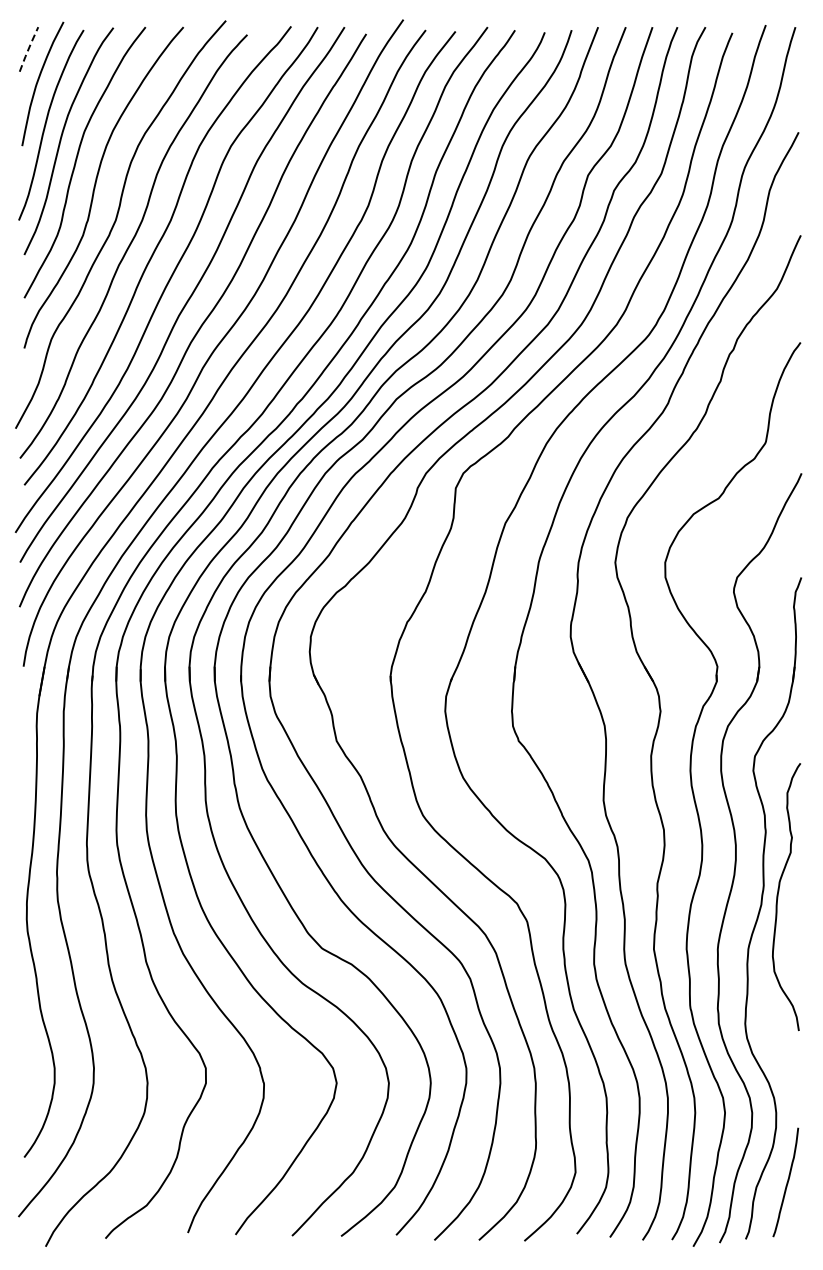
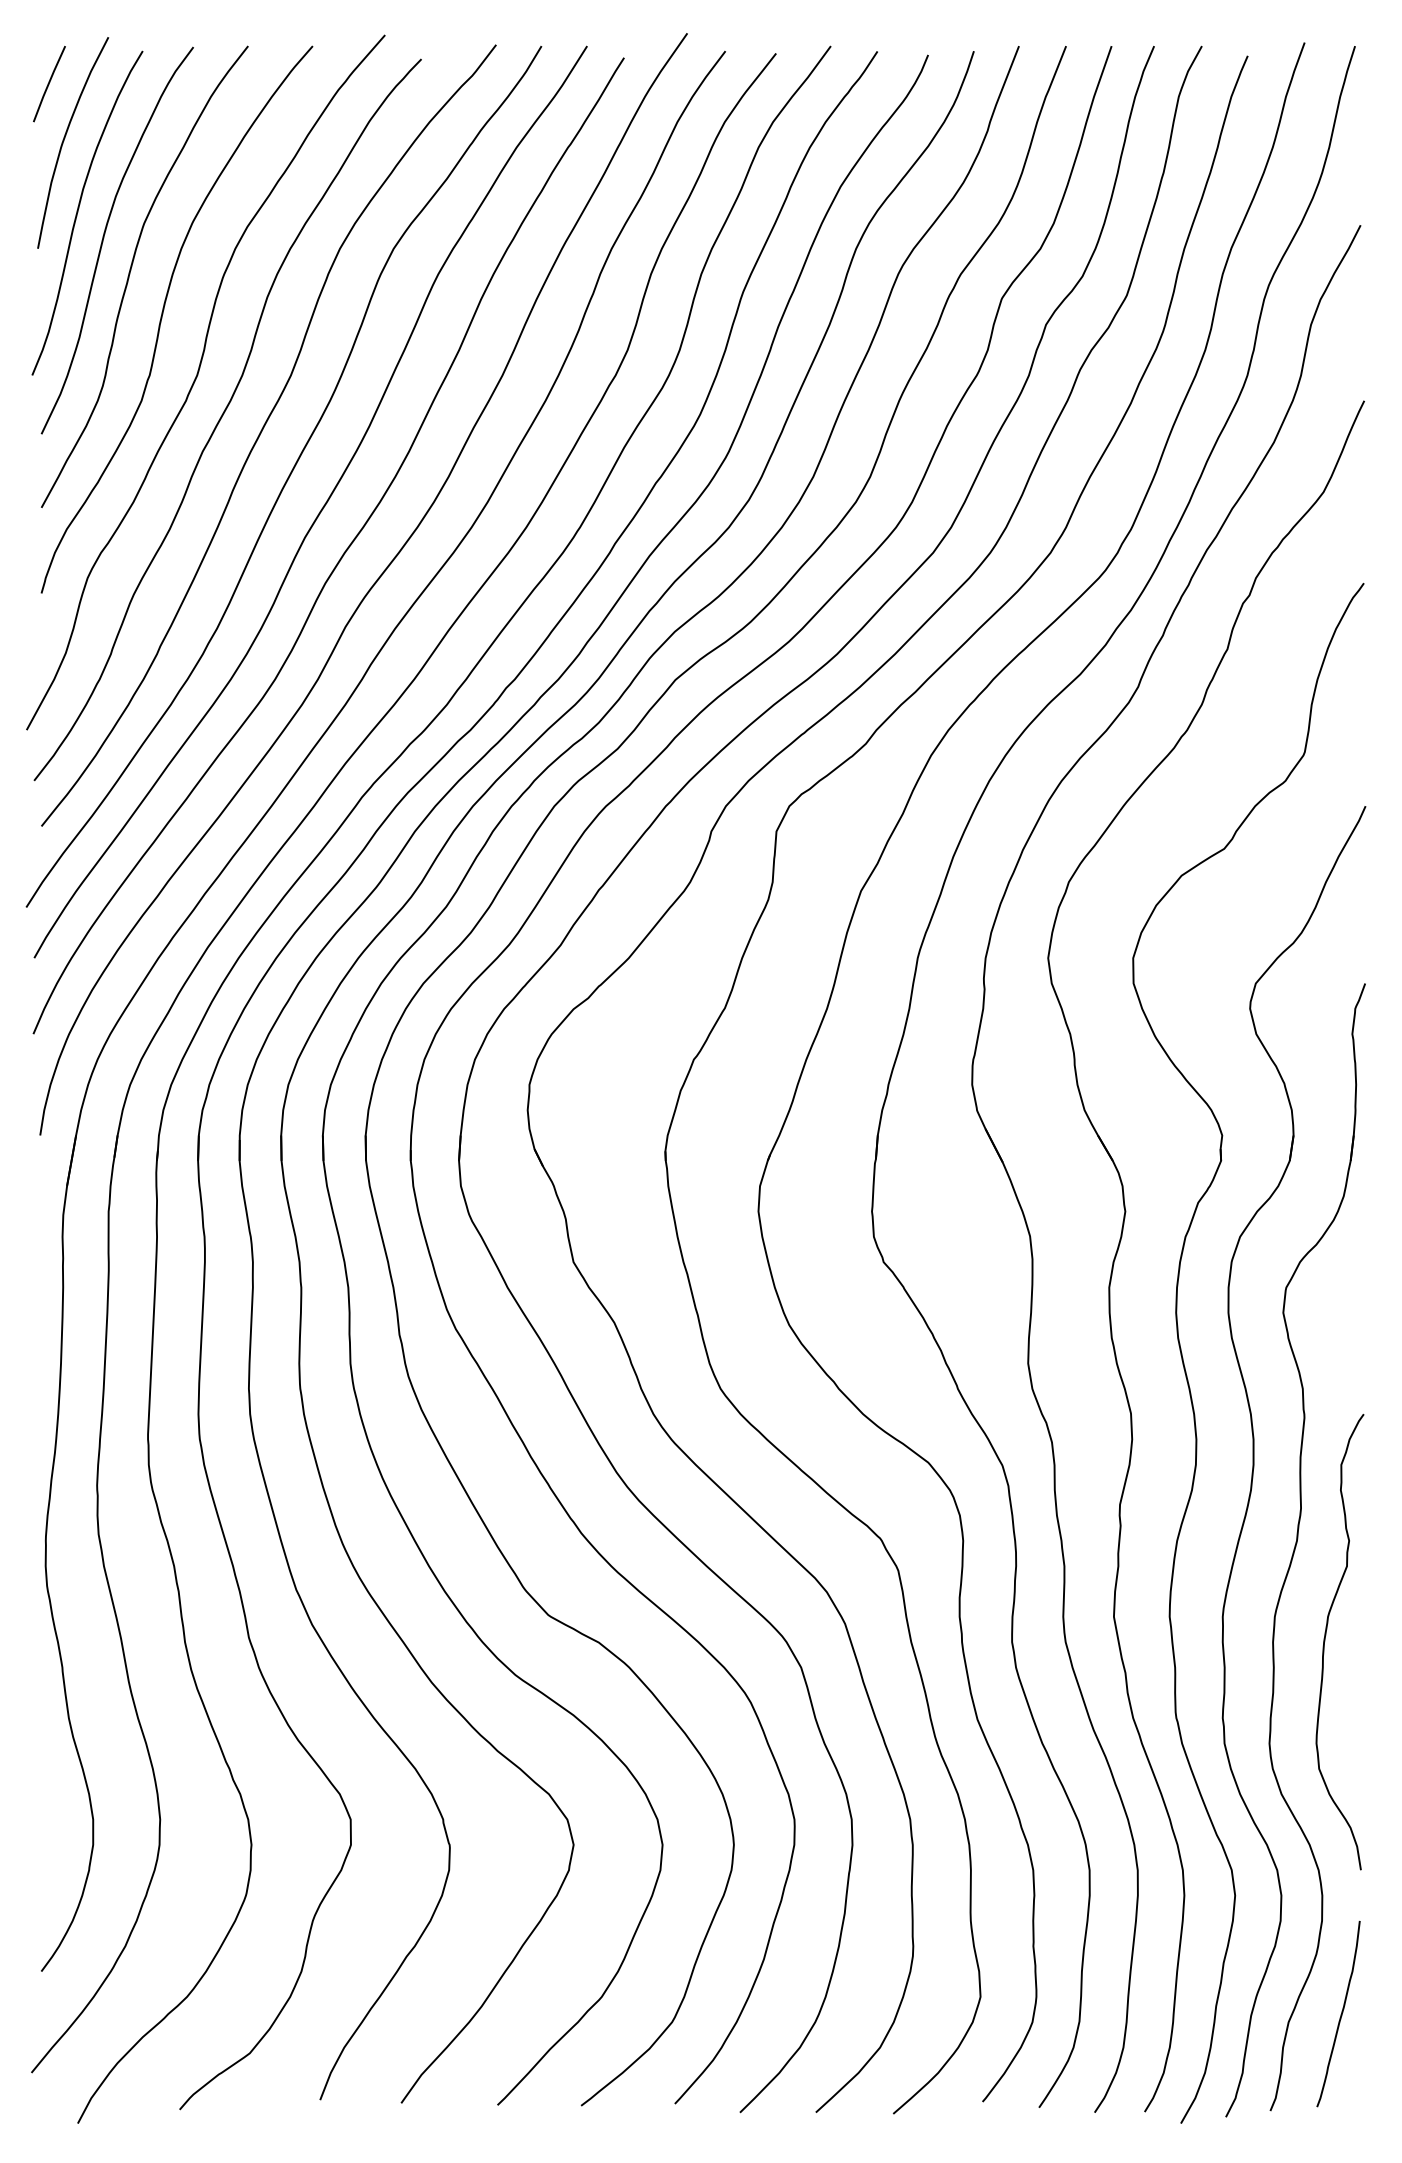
line: (28, 49) -> (48, 84), dashed -> solid
curve: (778, 896) -> (1326, 1641), moved

